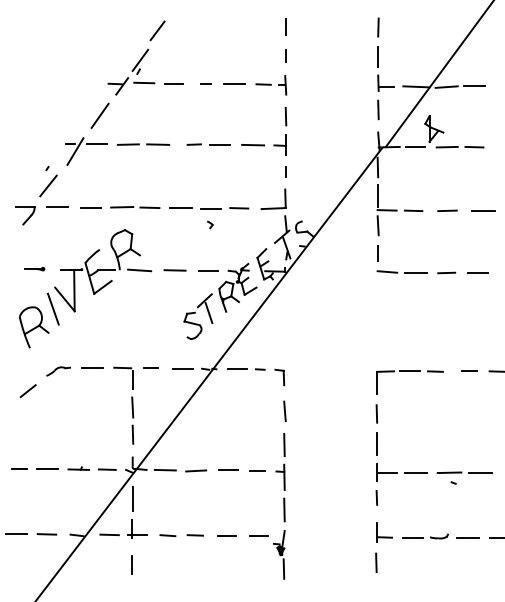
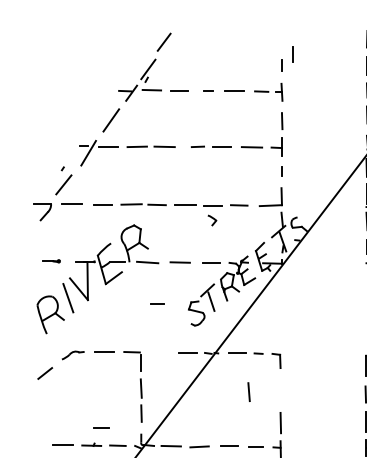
line: (285, 26) -> (292, 53), moved
part: (210, 224) -> (212, 220), size x1.6
line: (150, 367) -> (157, 303), moved
line: (284, 411) -> (248, 392), moved
line: (19, 468) -> (101, 428), moved

